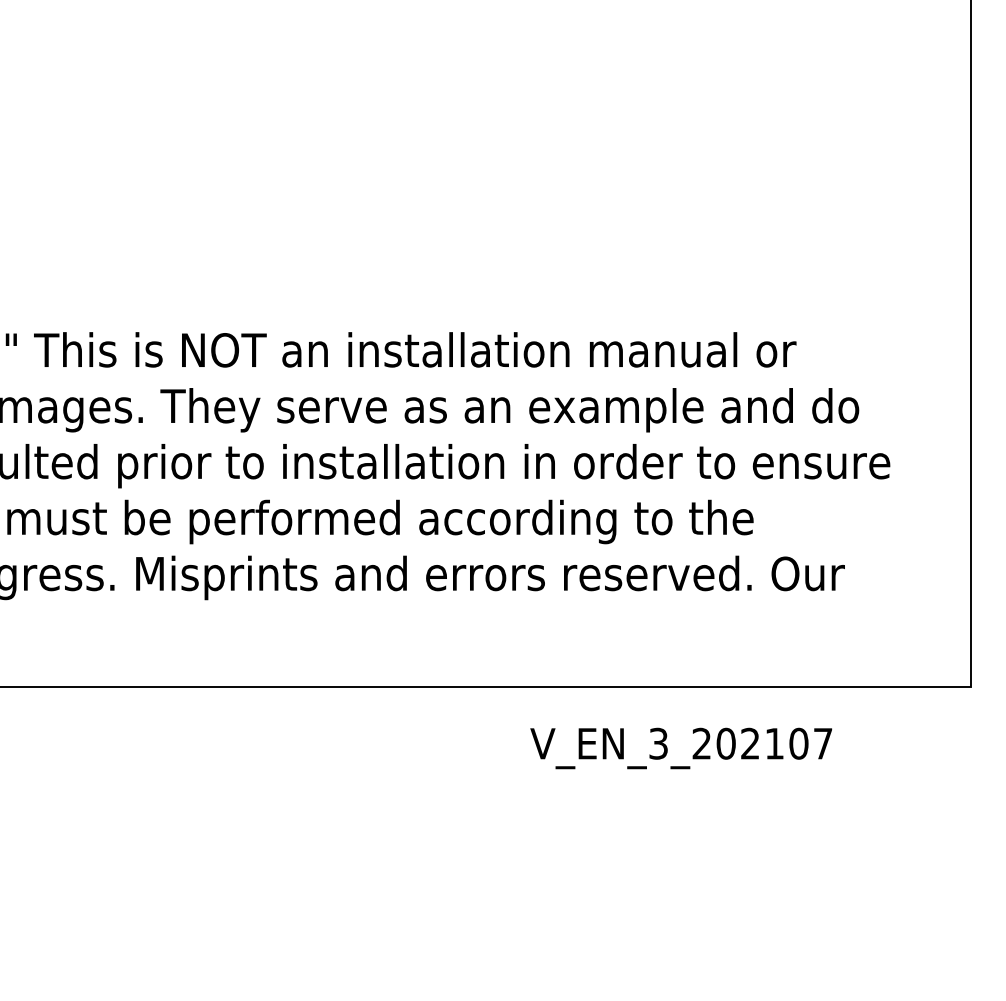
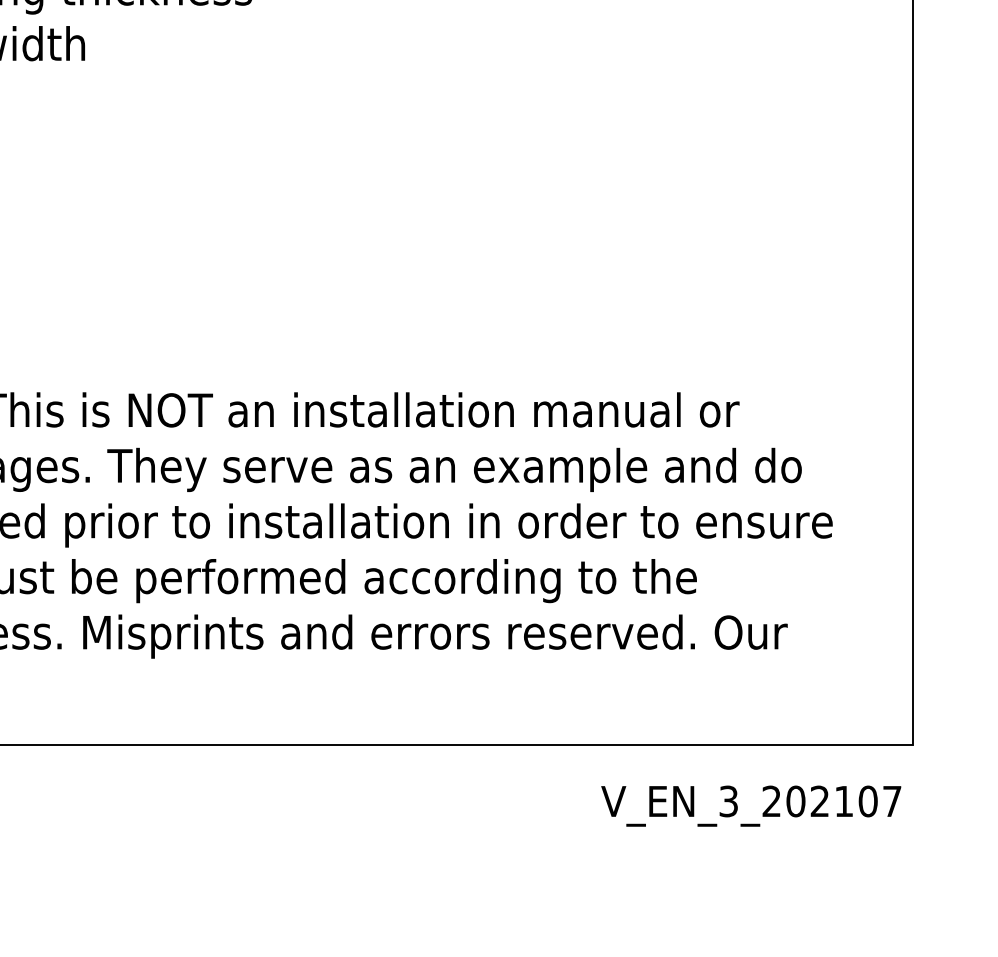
text: (681, 748) -> (751, 806), moved

